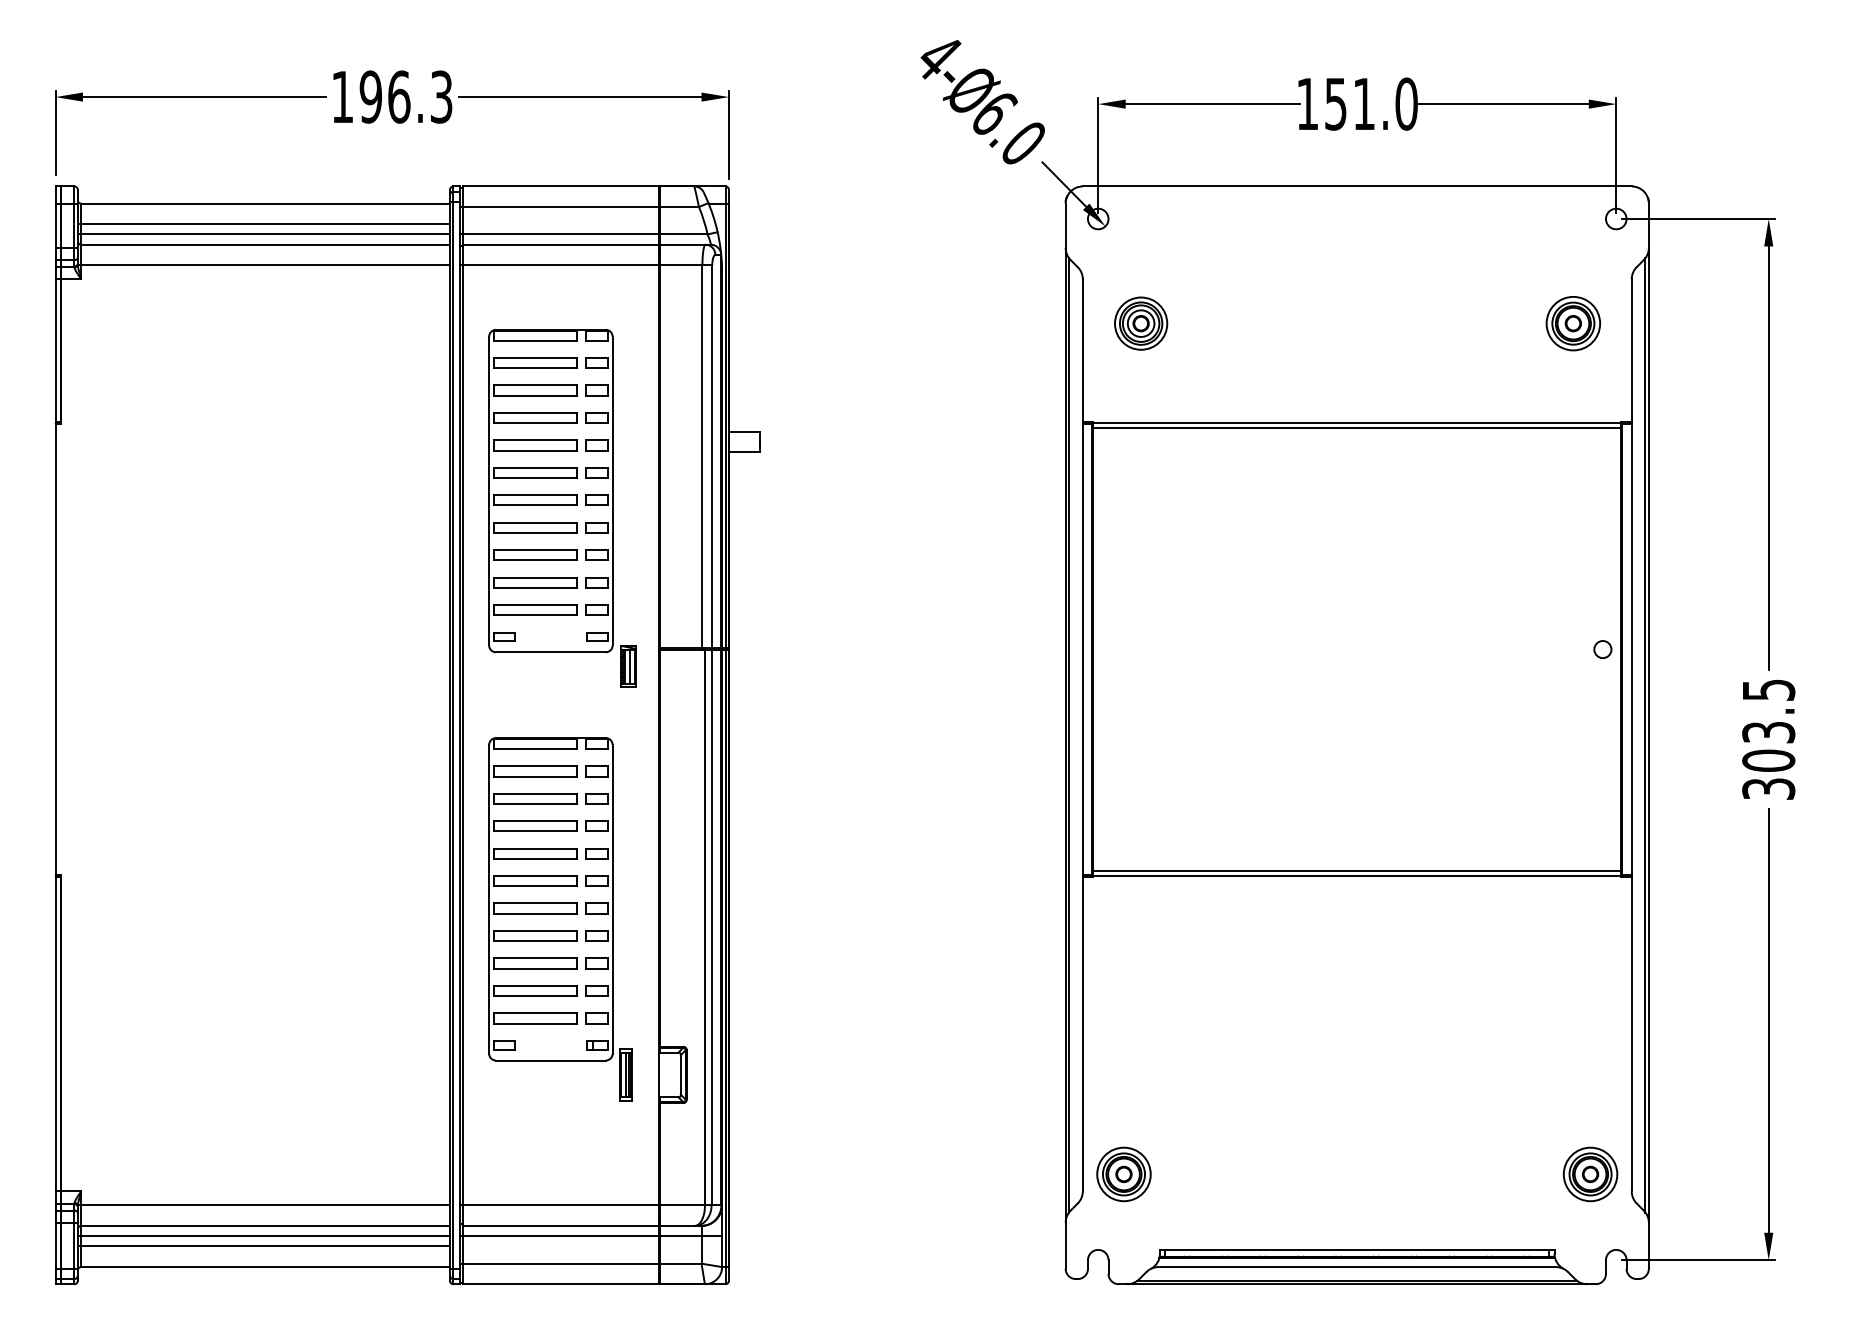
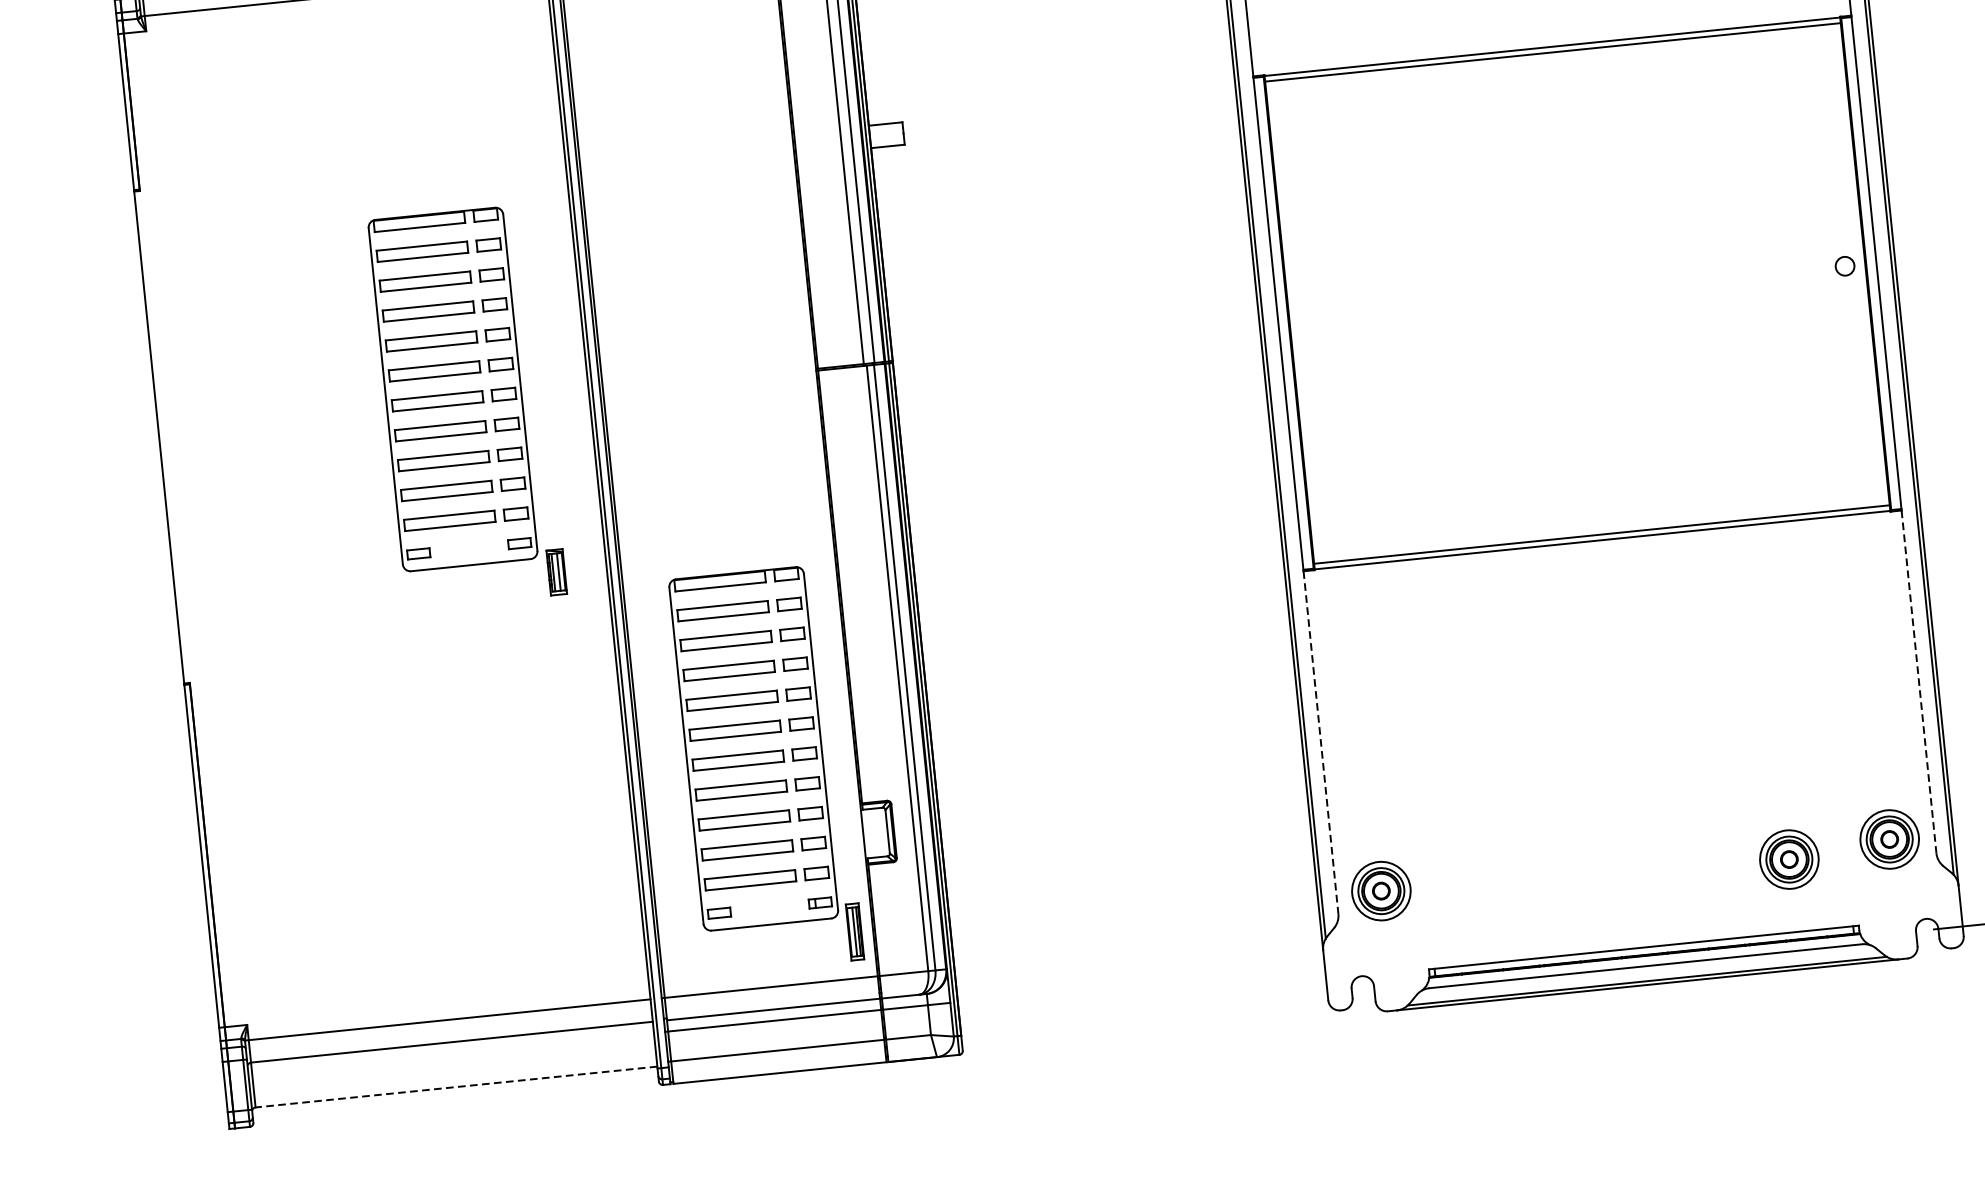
part: (562, 508) -> (467, 407), moved
part: (560, 919) -> (766, 769), moved
line: (1082, 1034) -> (1320, 743), solid -> dashed
line: (1631, 1034) -> (1918, 682), solid -> dashed
part: (1497, 1183) -> (1789, 859), added
line: (263, 1236) -> (450, 1053), removed
line: (263, 1246) -> (451, 1064), removed
line: (265, 1267) -> (456, 1087), solid -> dashed

